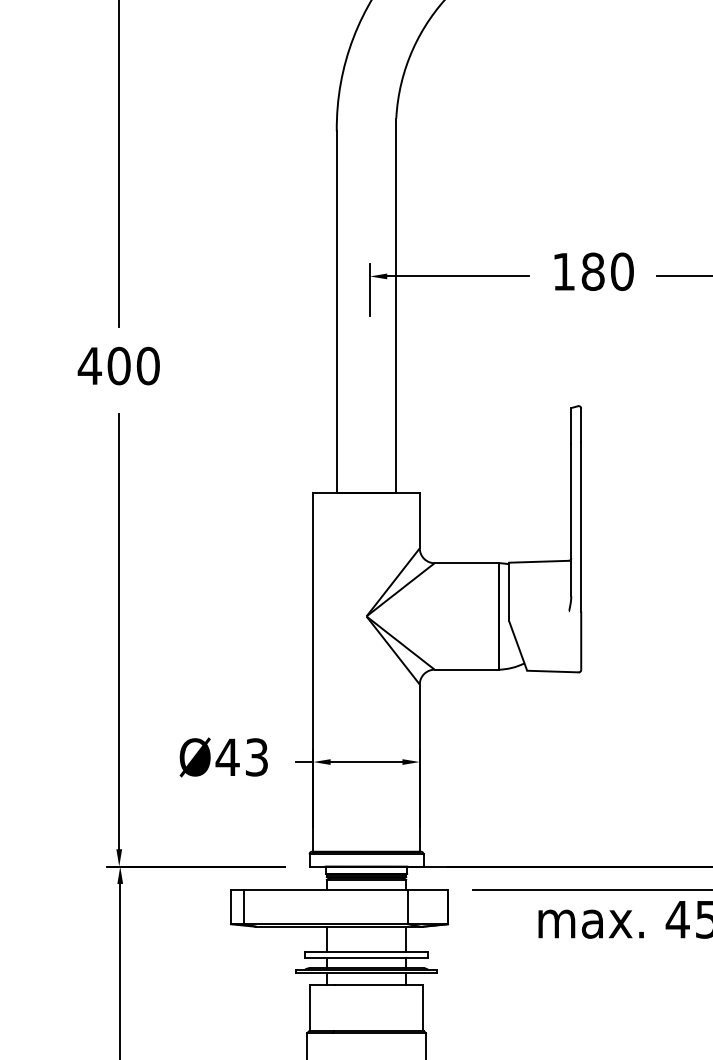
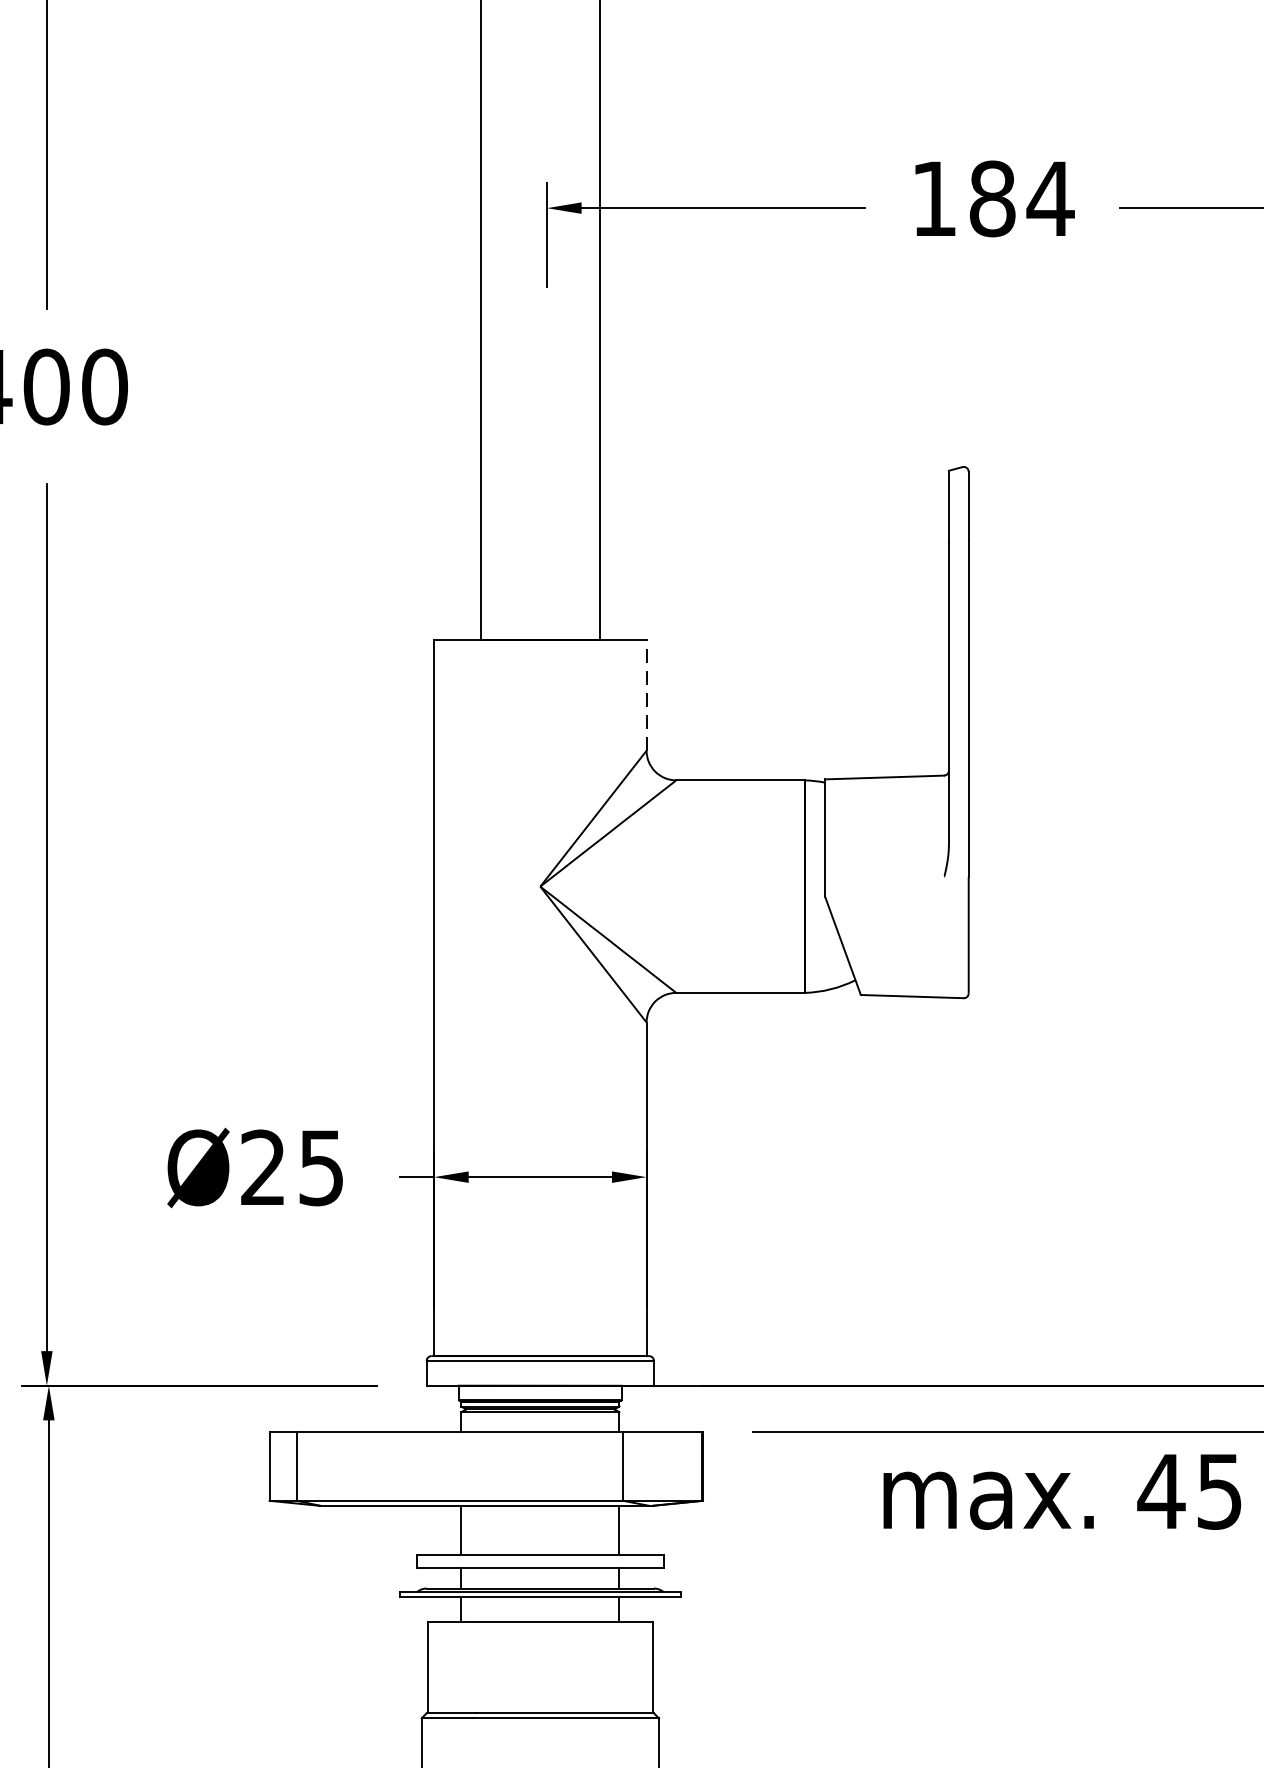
text: (622, 271) -> (1051, 198), 180 -> 184
line: (419, 520) -> (646, 695), solid -> dashed
text: (241, 756) -> (290, 1166), Ø43 -> Ø25

